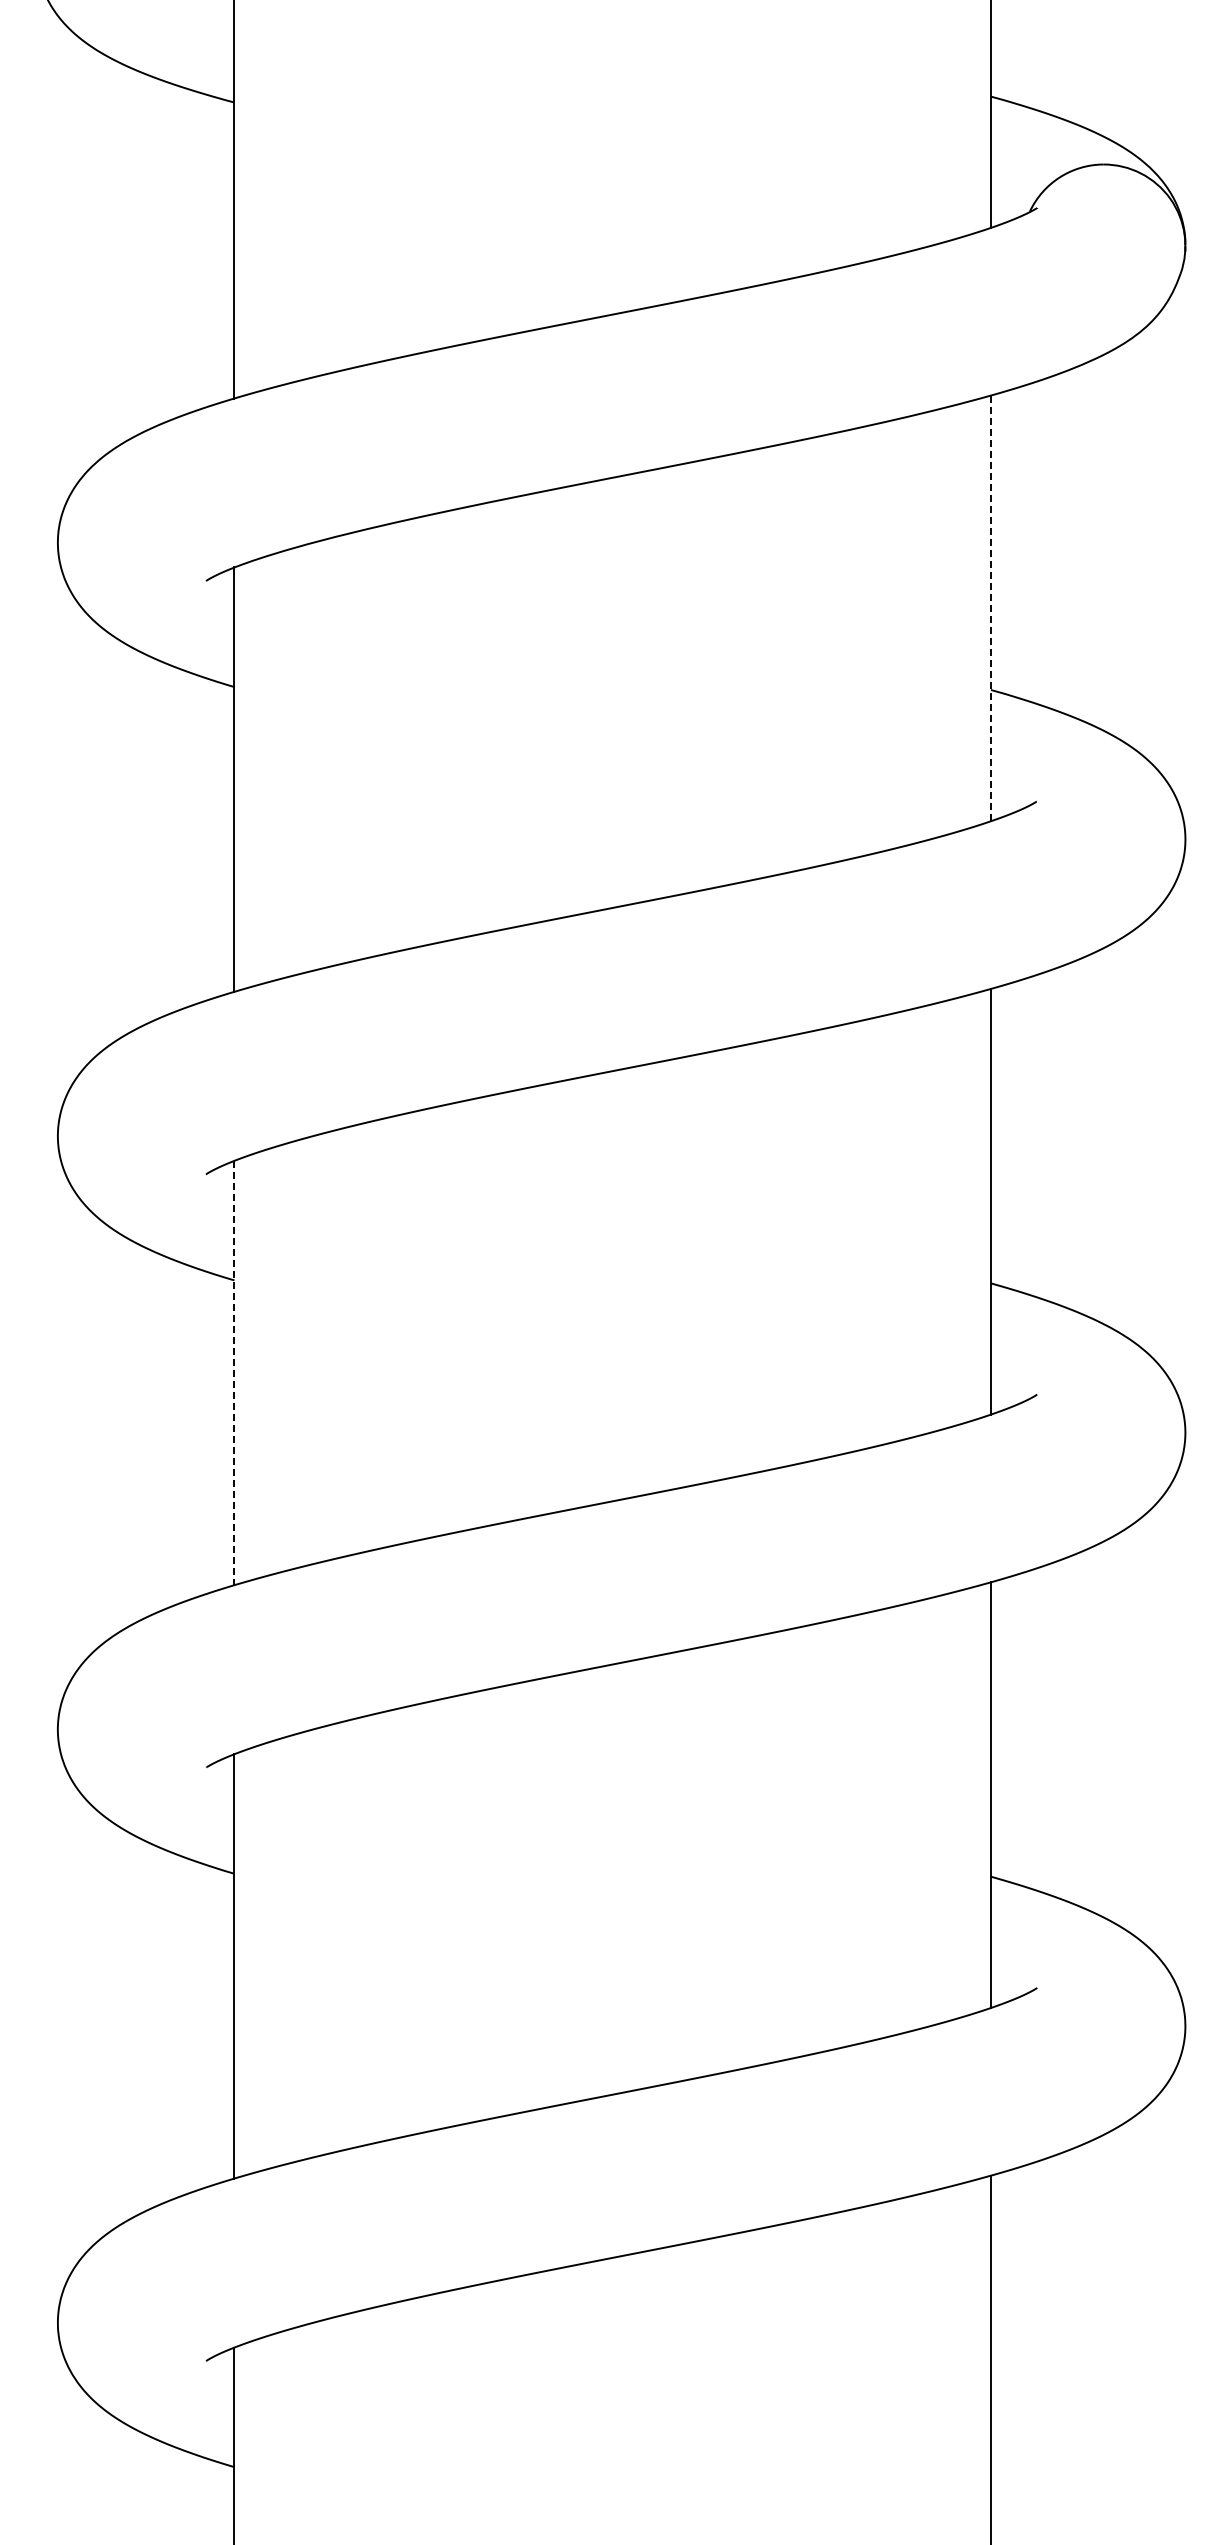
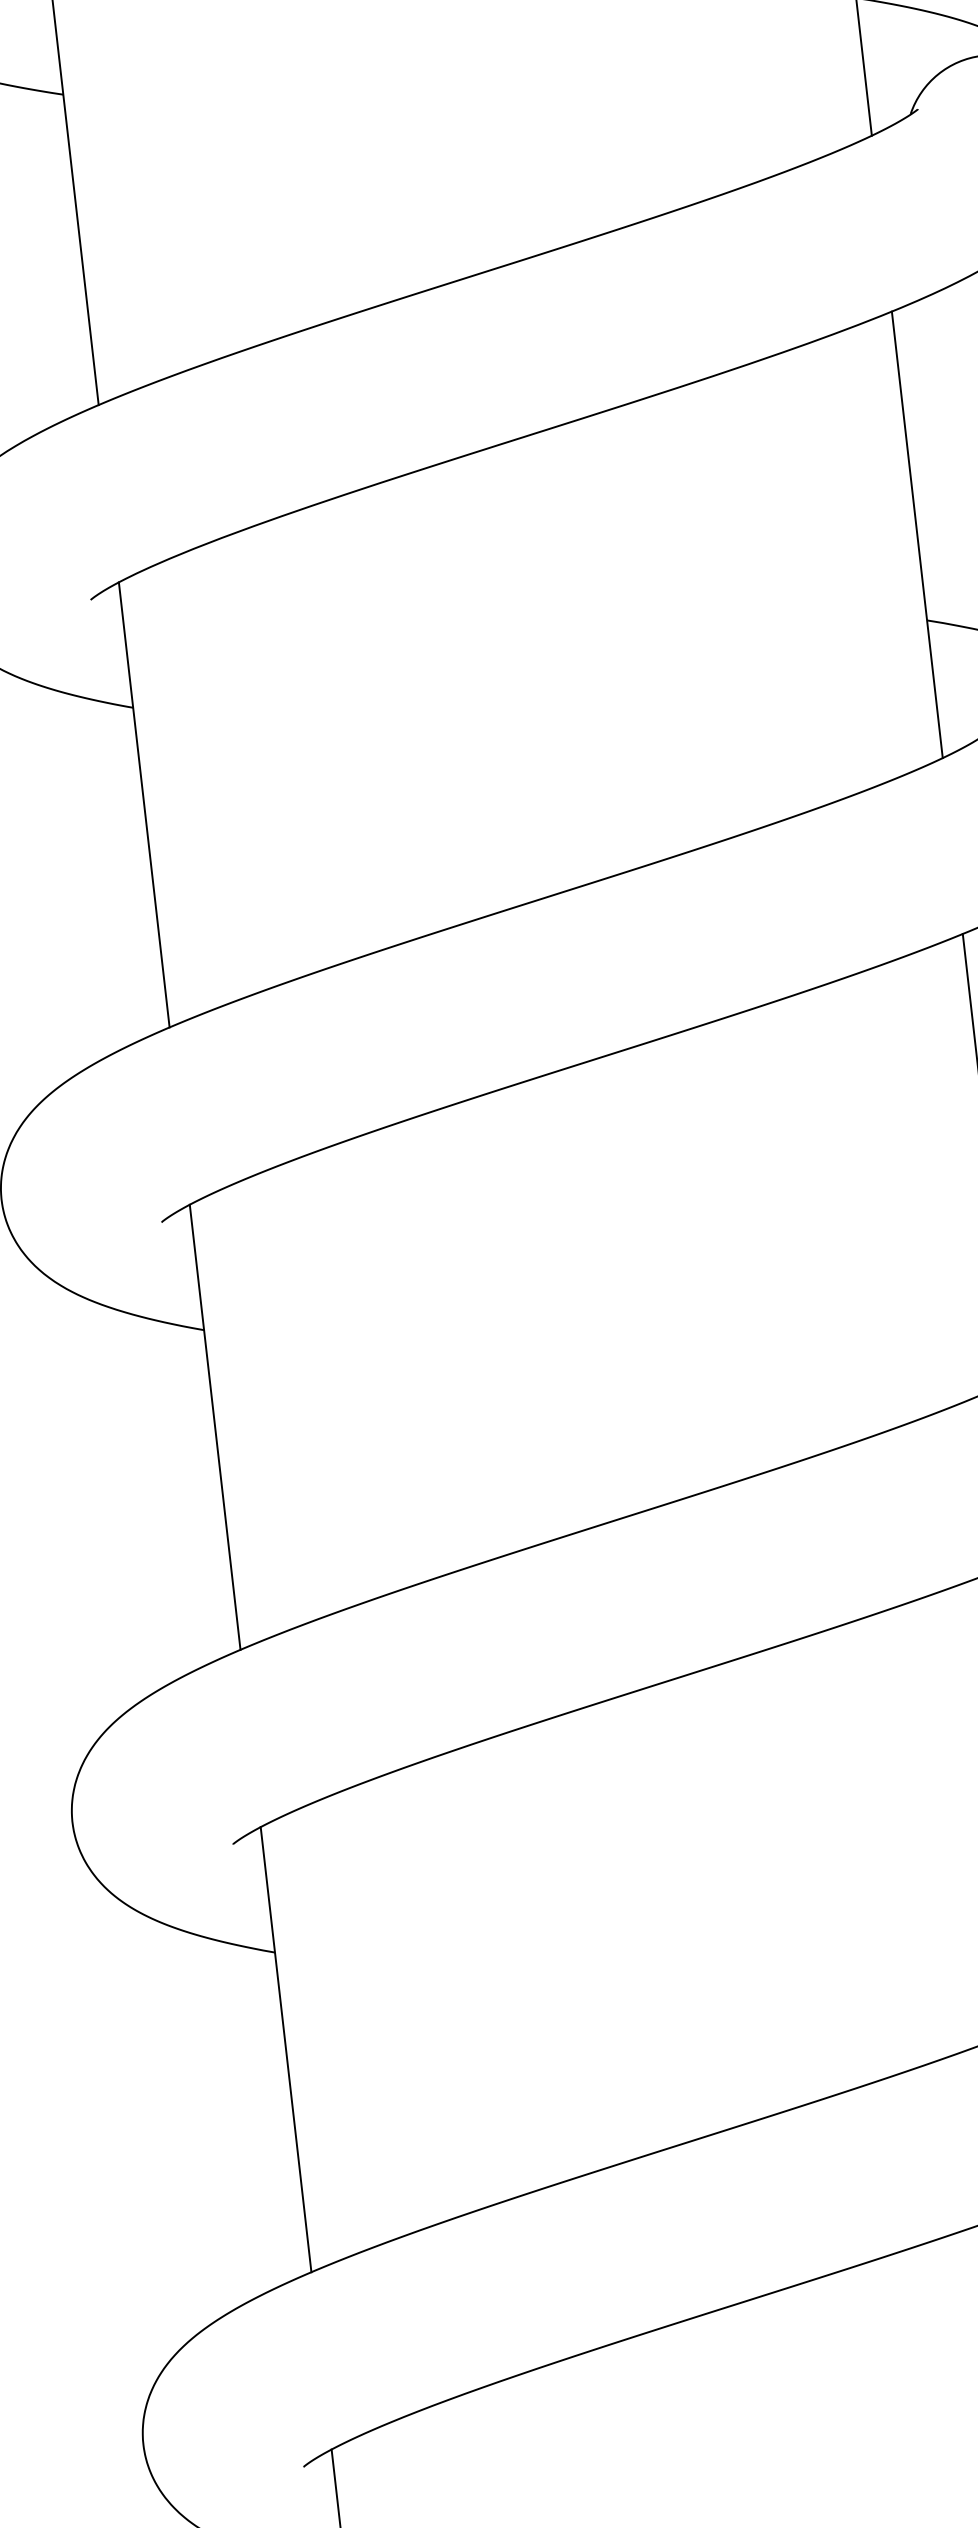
line: (991, 608) -> (917, 534), dashed -> solid
line: (234, 1373) -> (215, 1427), dashed -> solid

